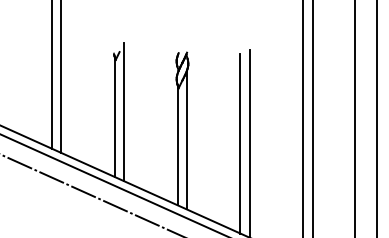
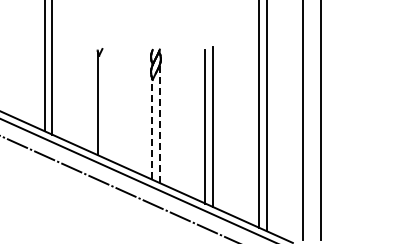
line: (123, 111) -> (105, 99), removed
line: (186, 140) -> (159, 124), solid -> dashed
line: (177, 144) -> (151, 127), solid -> dashed

